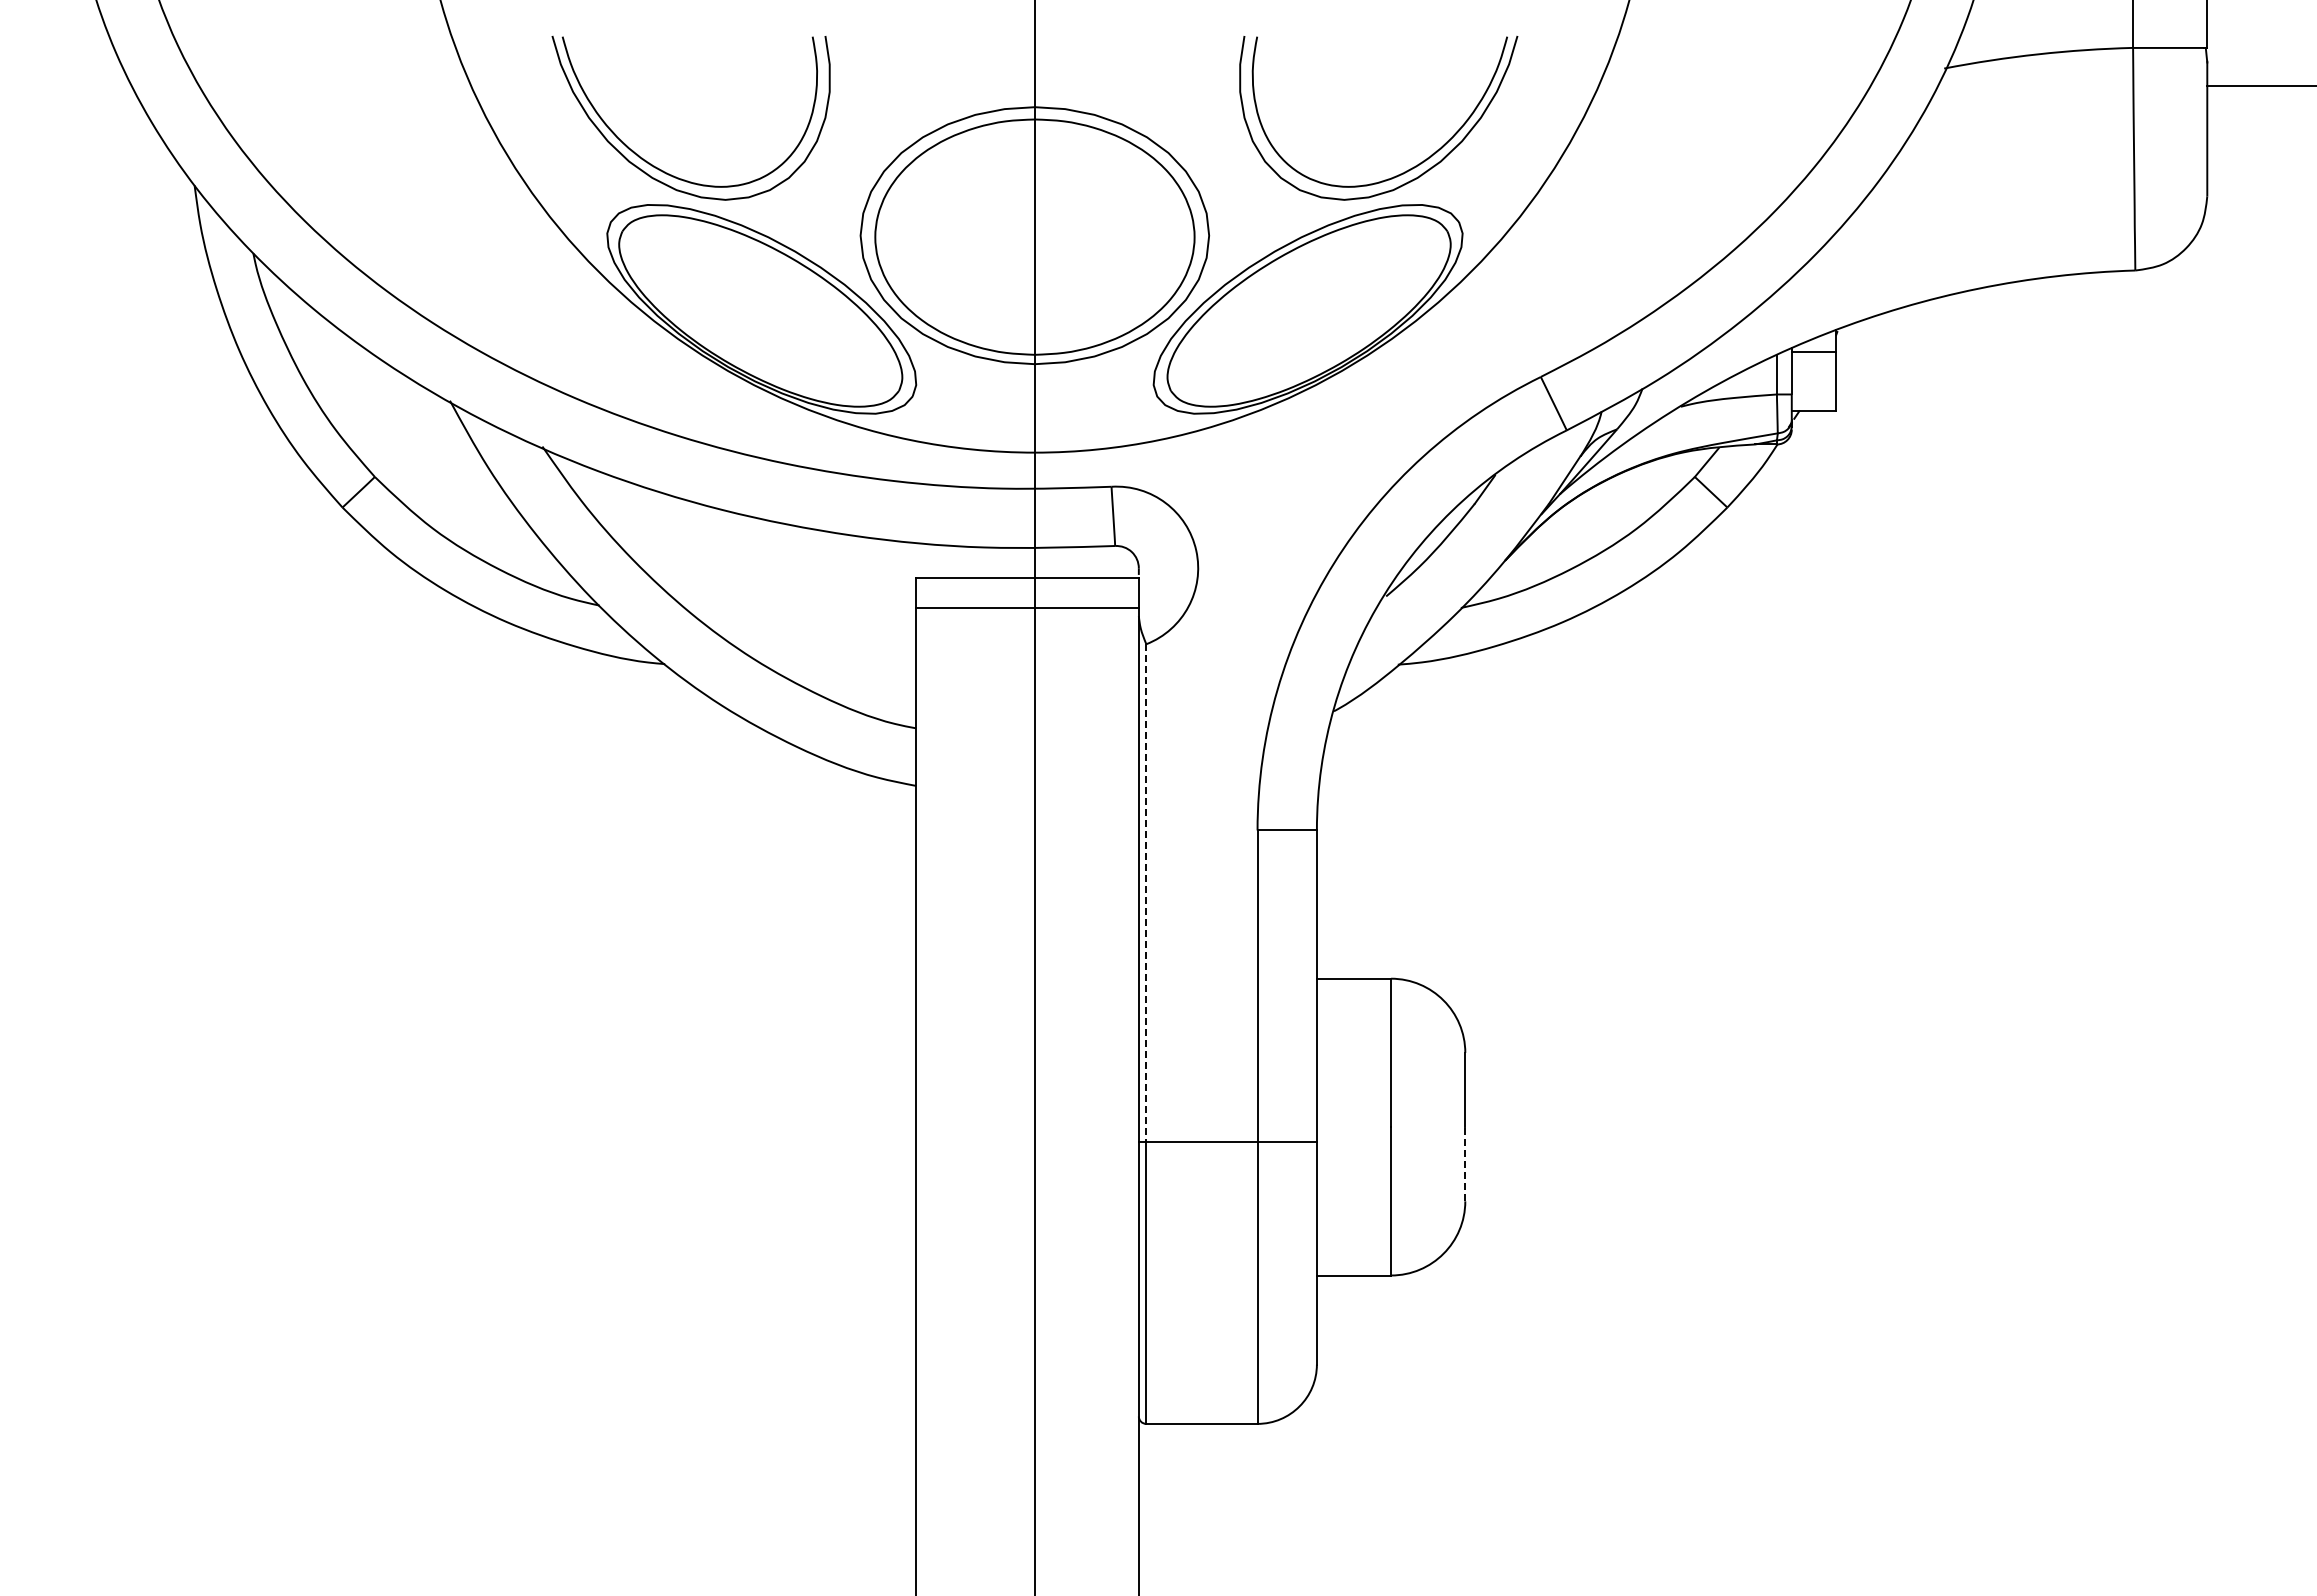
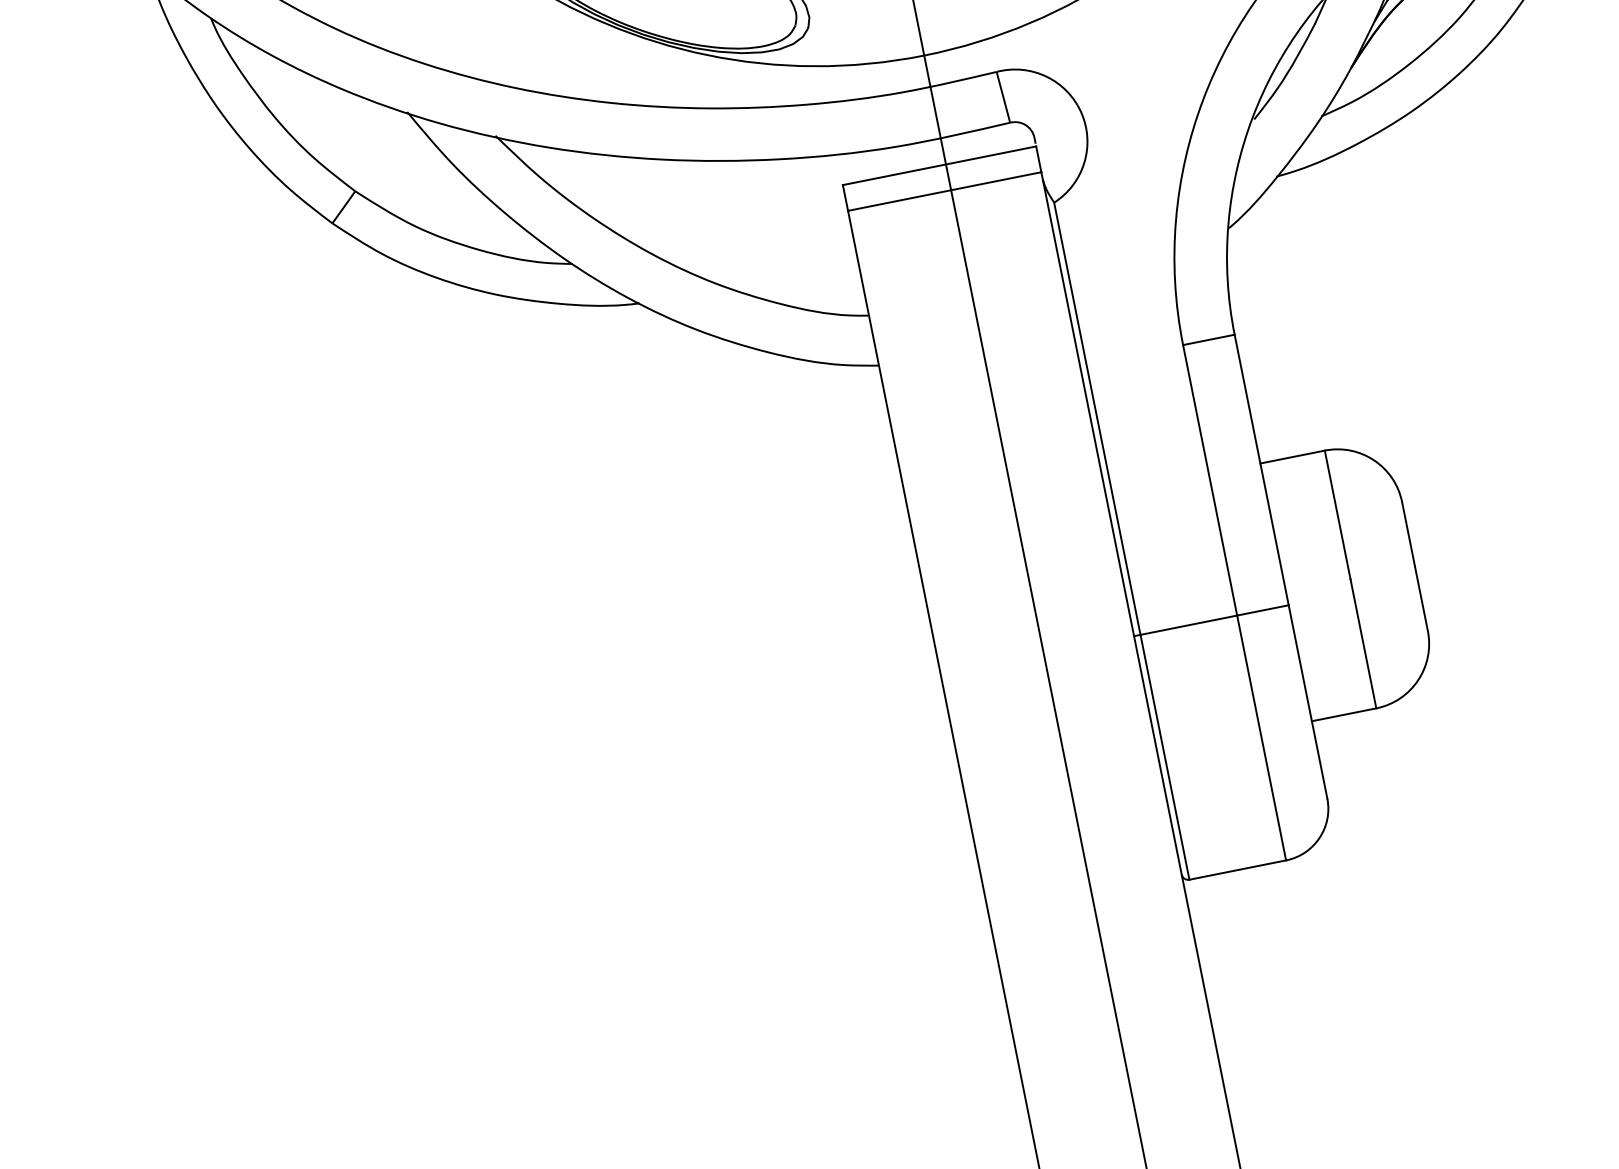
line: (1146, 893) -> (1097, 419), dashed -> solid
line: (1465, 1163) -> (1421, 598), dashed -> solid

